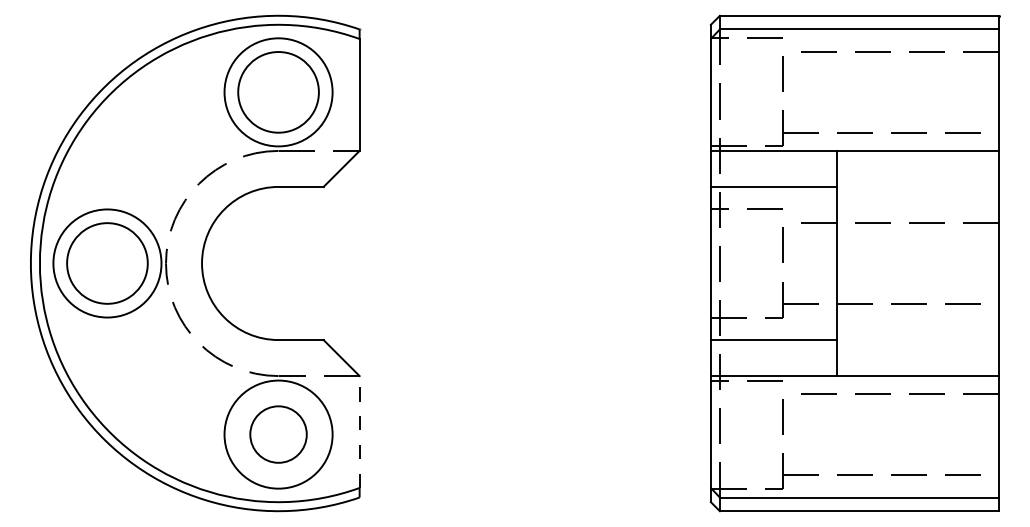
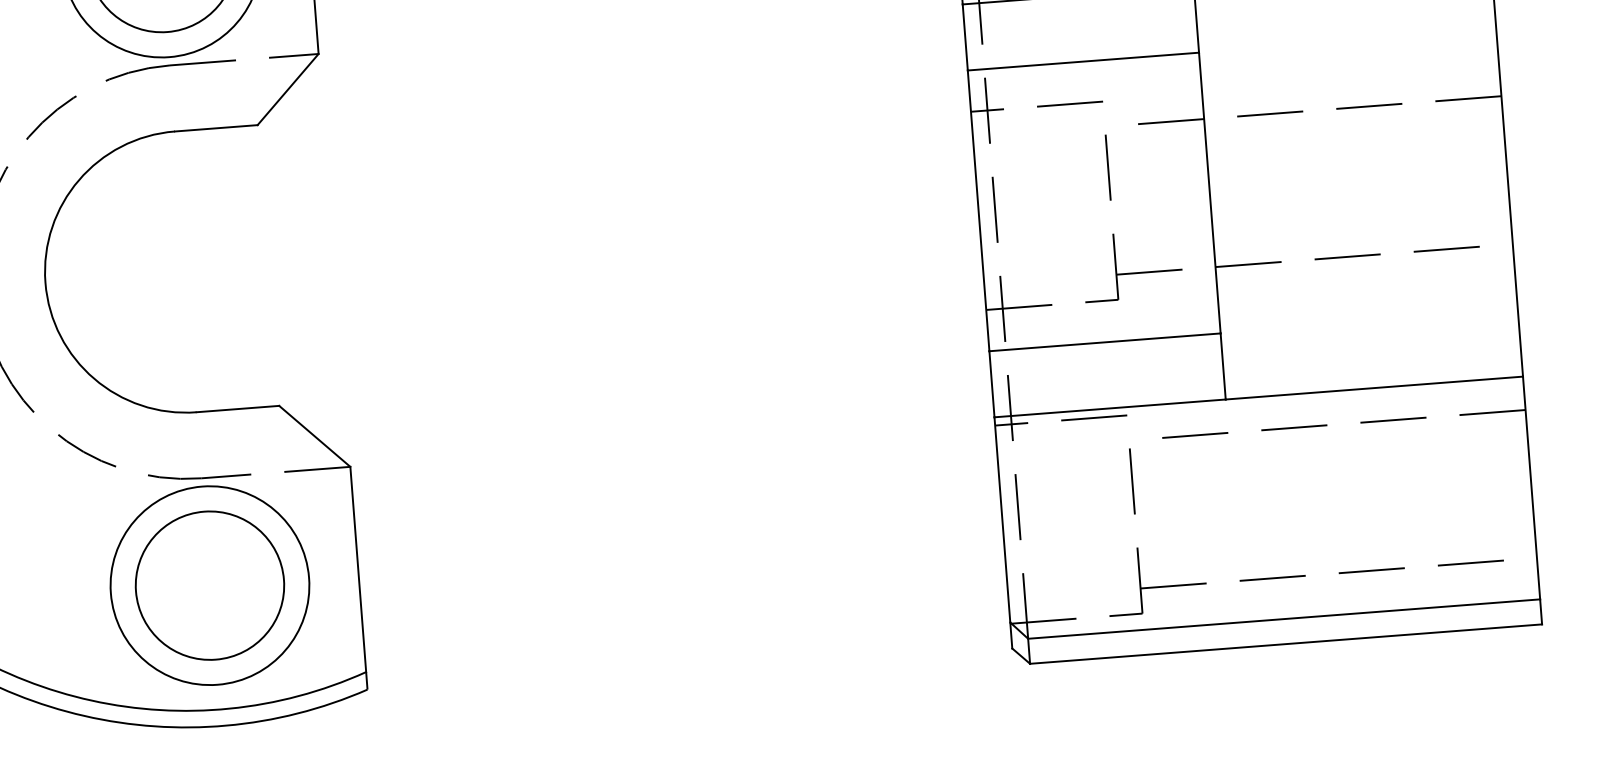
line: (359, 432) -> (358, 570), dashed -> solid
circle: (278, 434) -> (209, 585), size x1.43

